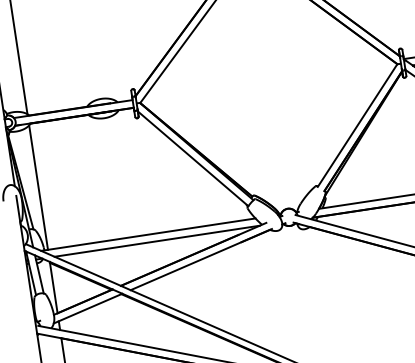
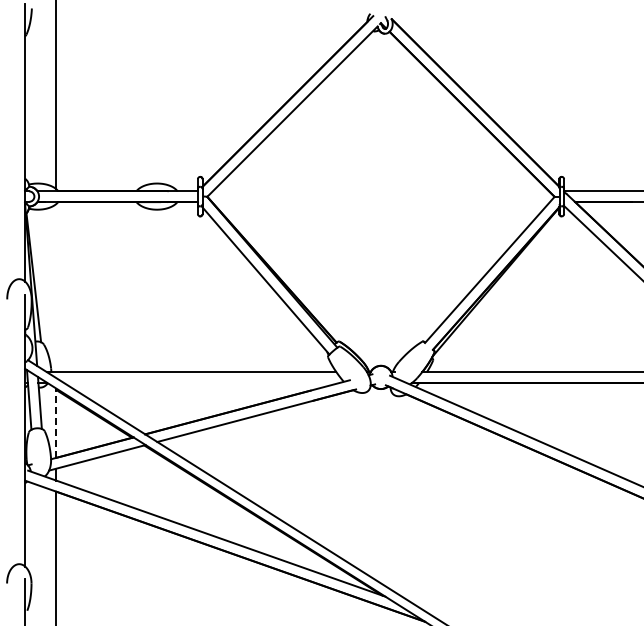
line: (38, 187) -> (56, 288), removed
line: (156, 241) -> (201, 382), removed
line: (53, 287) -> (56, 423), solid -> dashed

